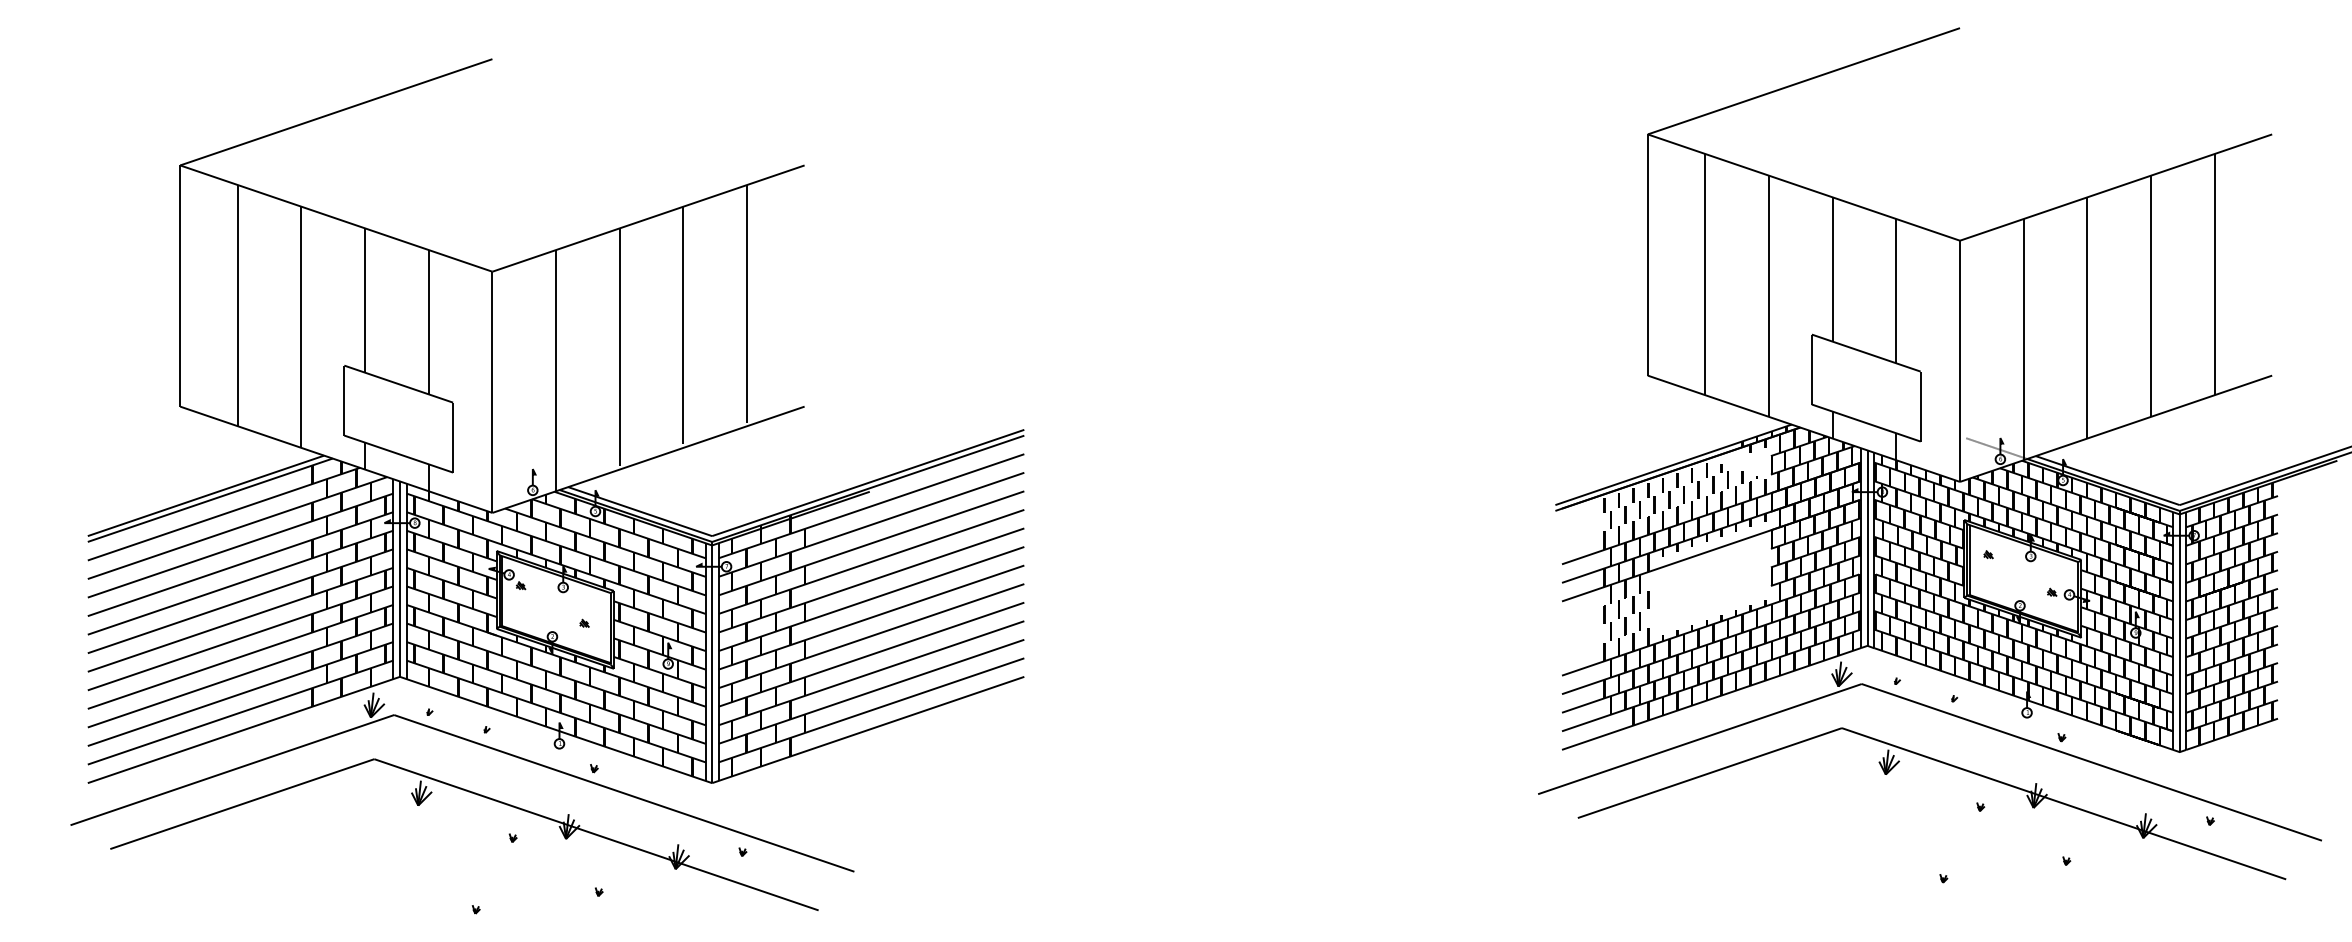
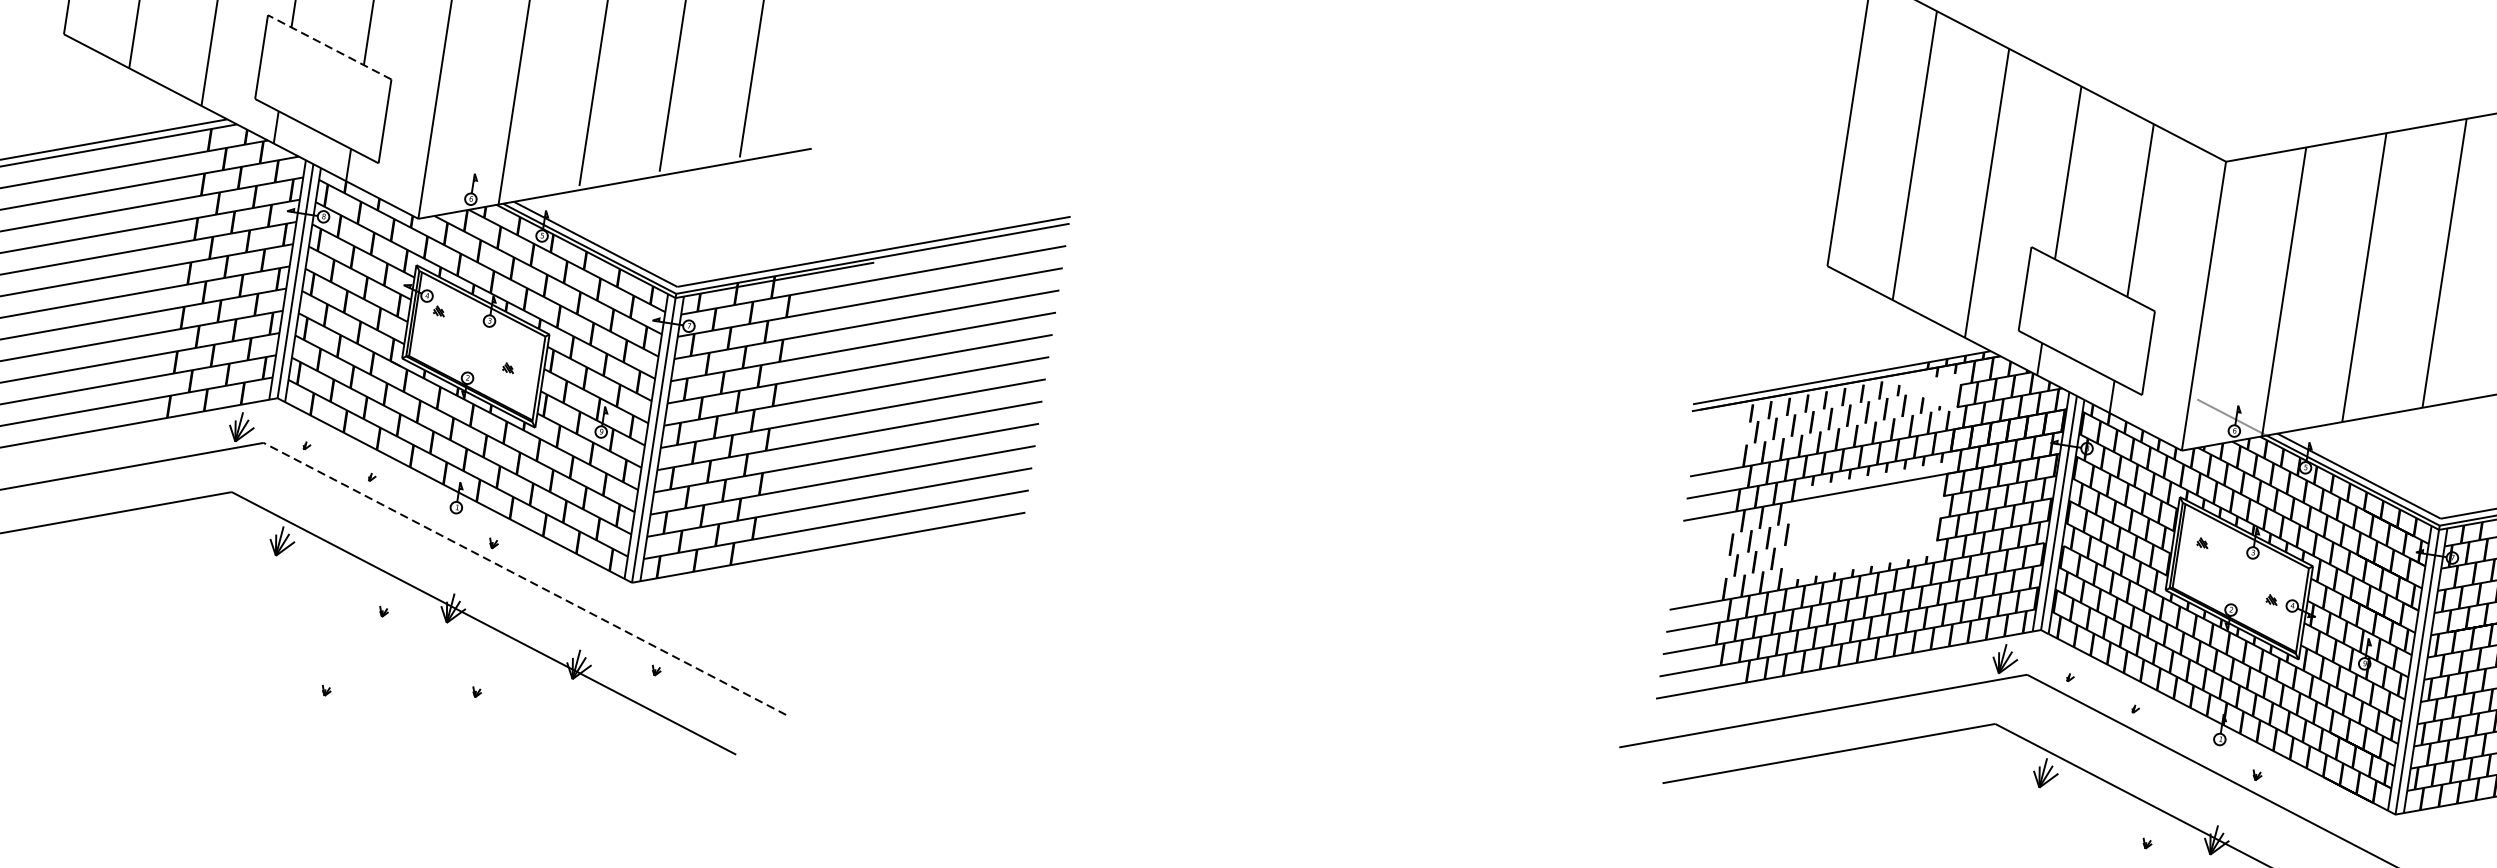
line: (398, 383) -> (329, 46), solid -> dashed
line: (623, 793) -> (523, 578), solid -> dashed

